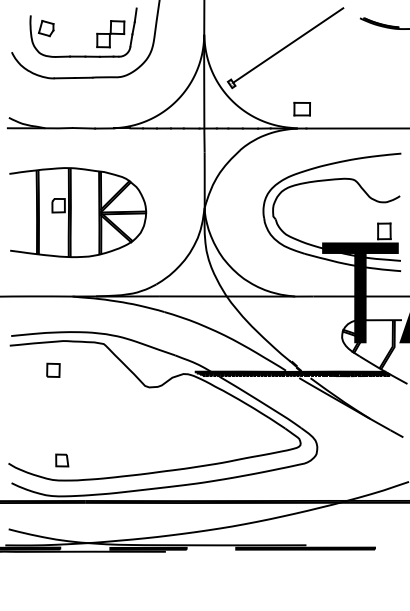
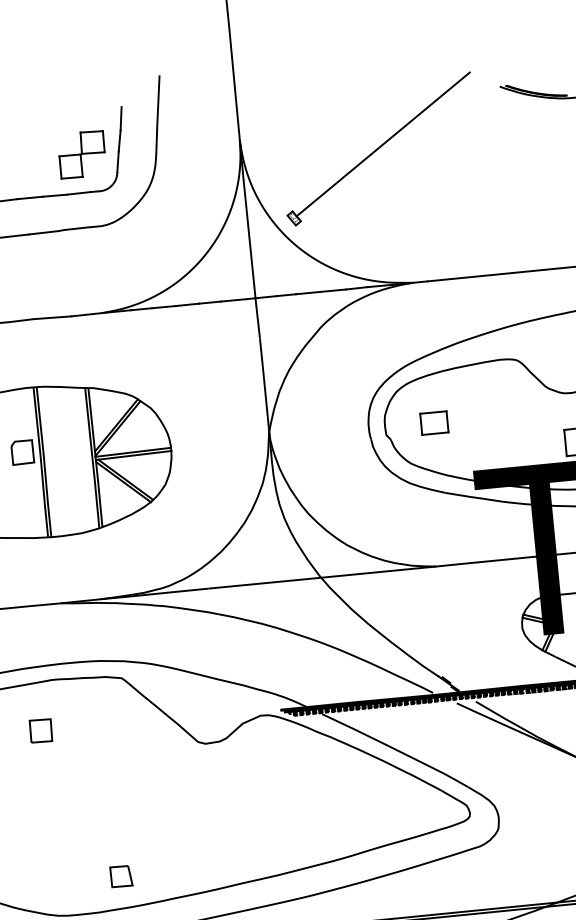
part: (301, 108) -> (433, 422), moved
part: (62, 460) -> (121, 876), moved

